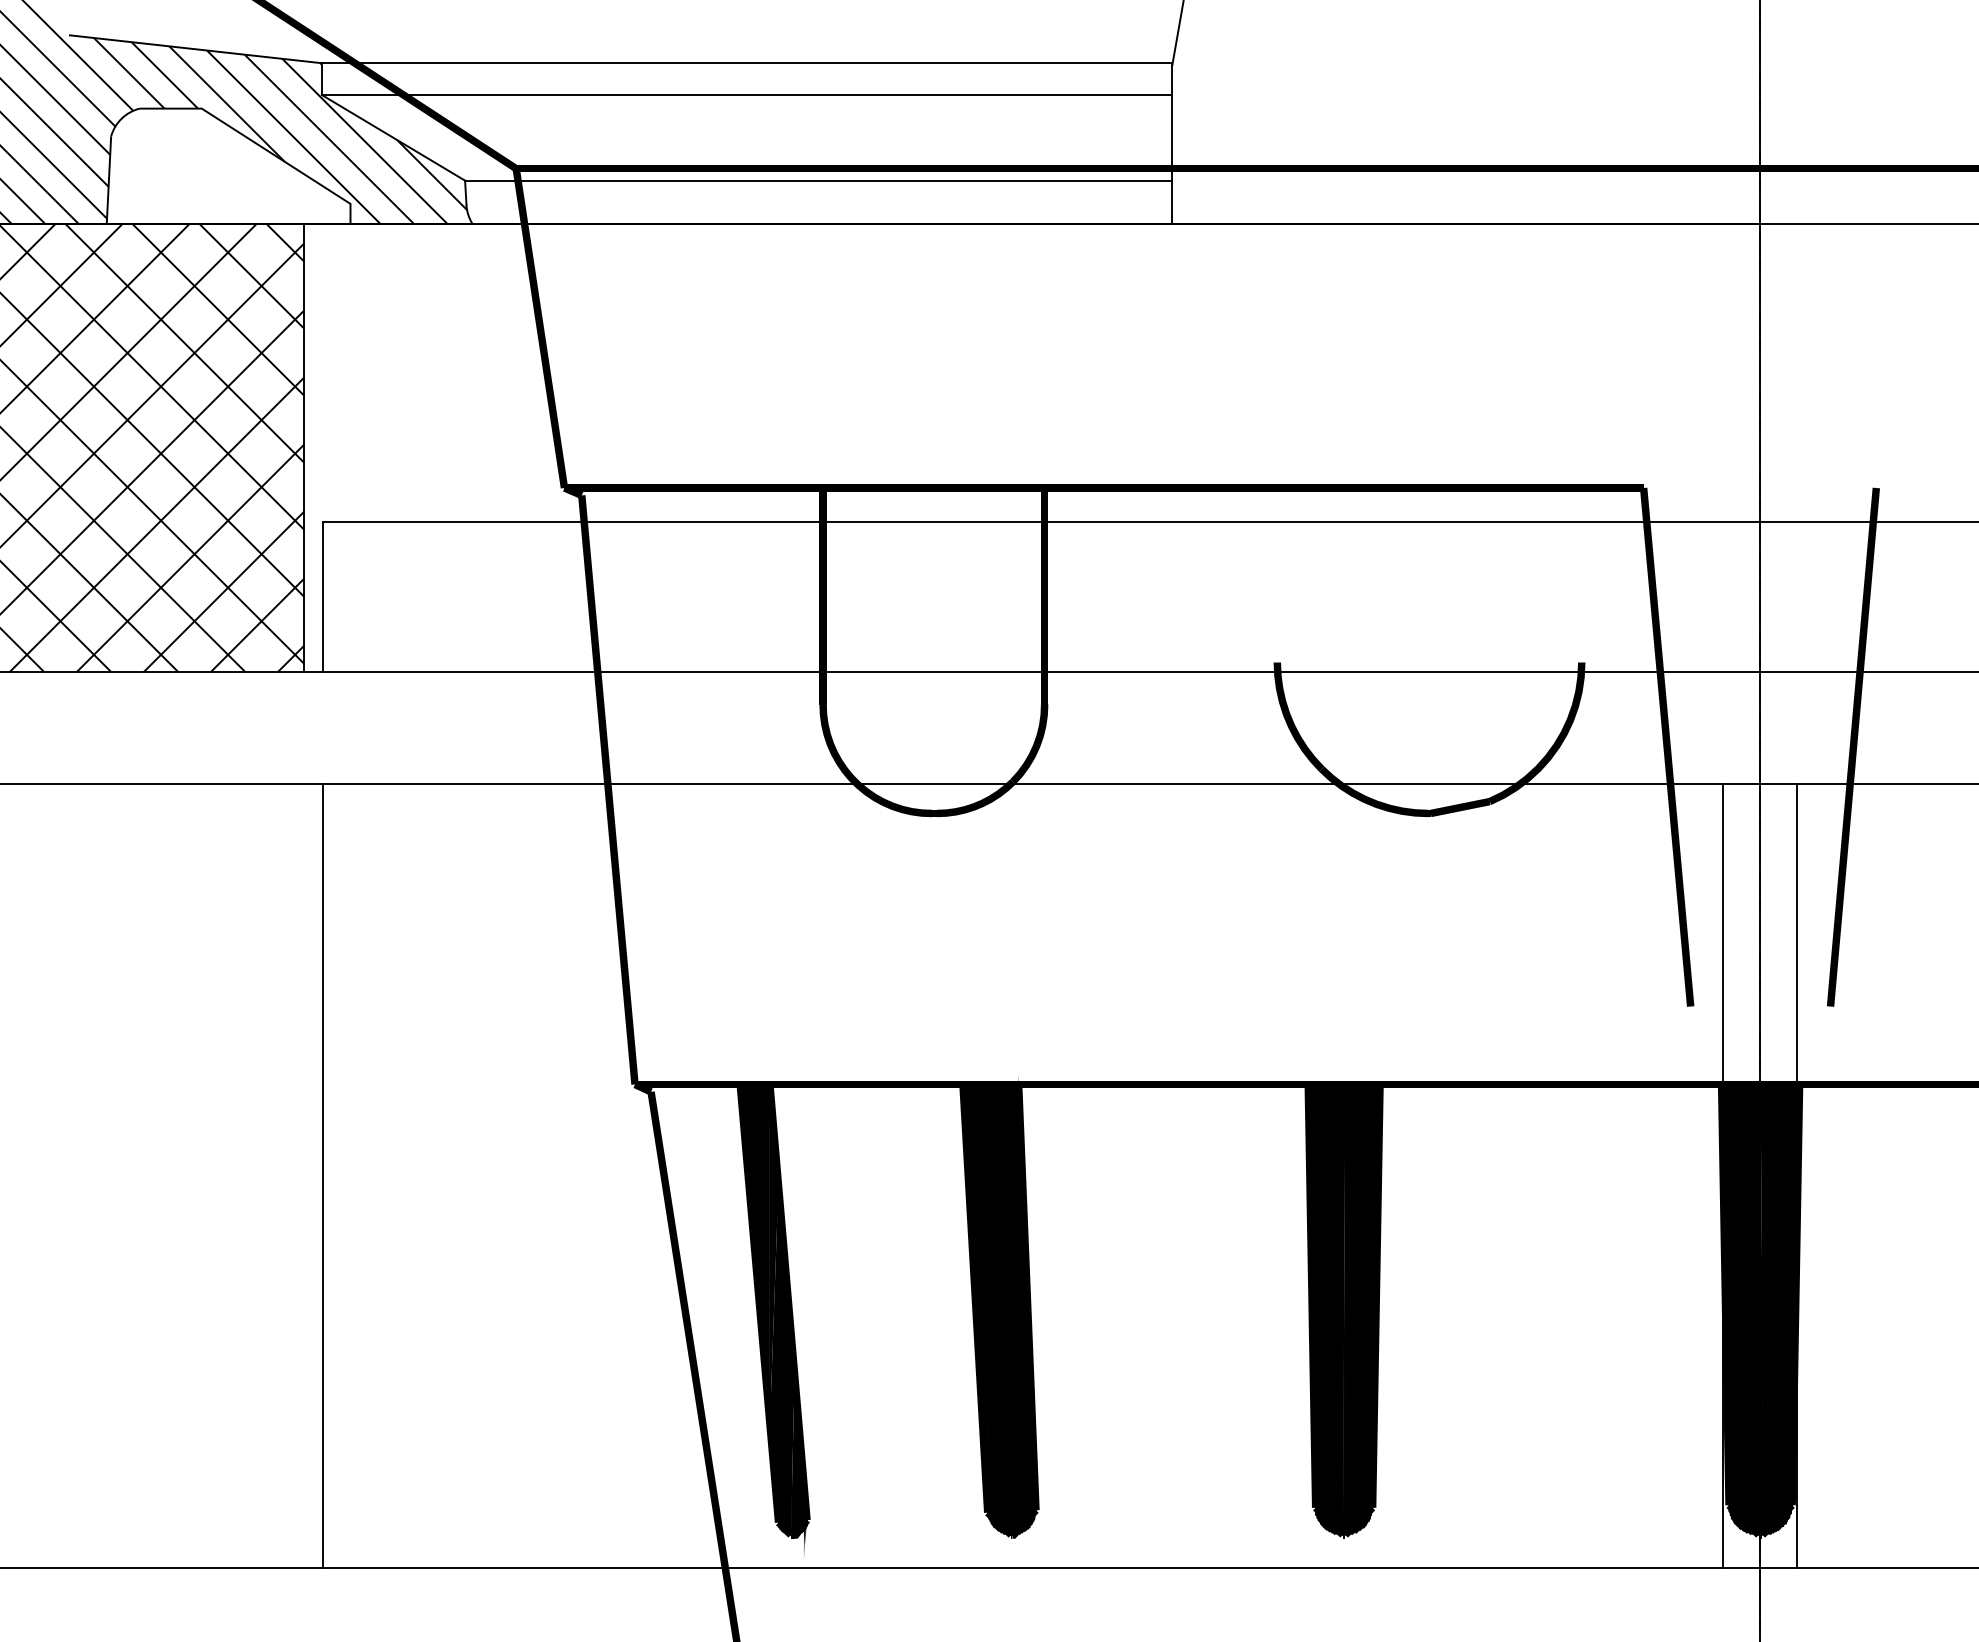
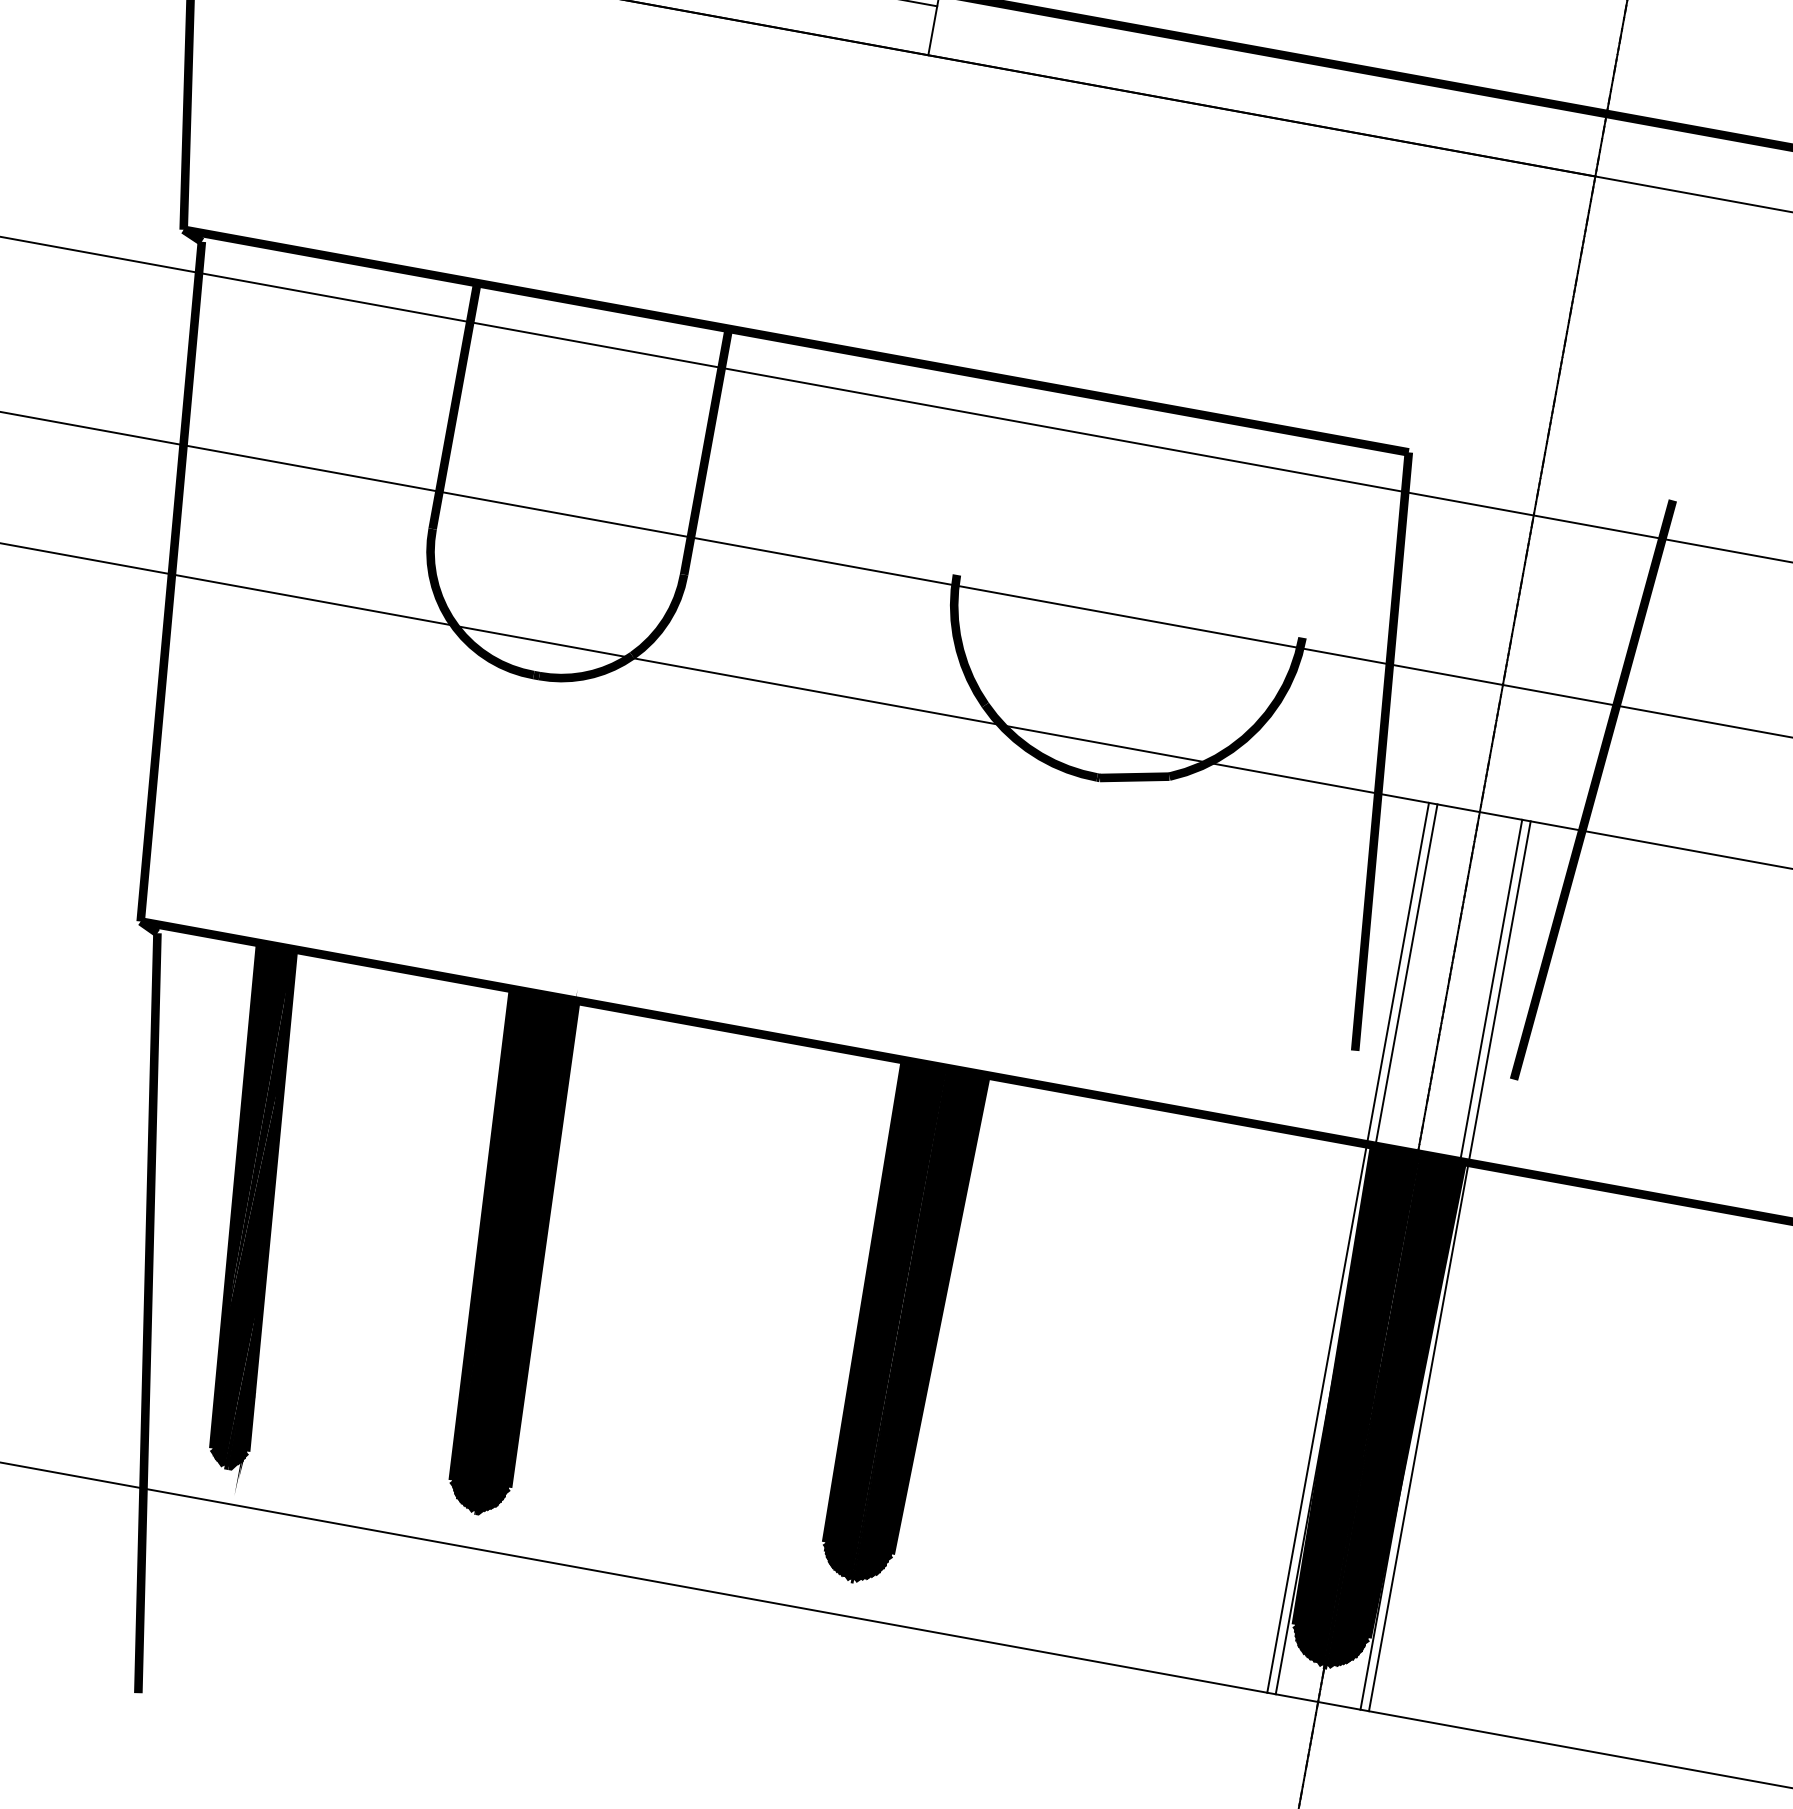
line: (1715, 1175) -> (1348, 1247), added
line: (1804, 1175) -> (1449, 1266), added

